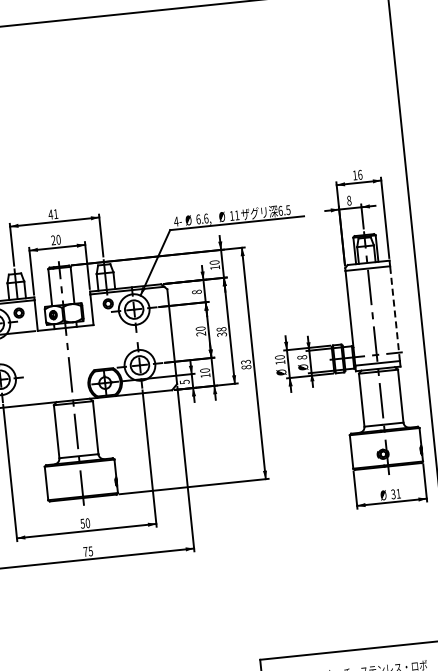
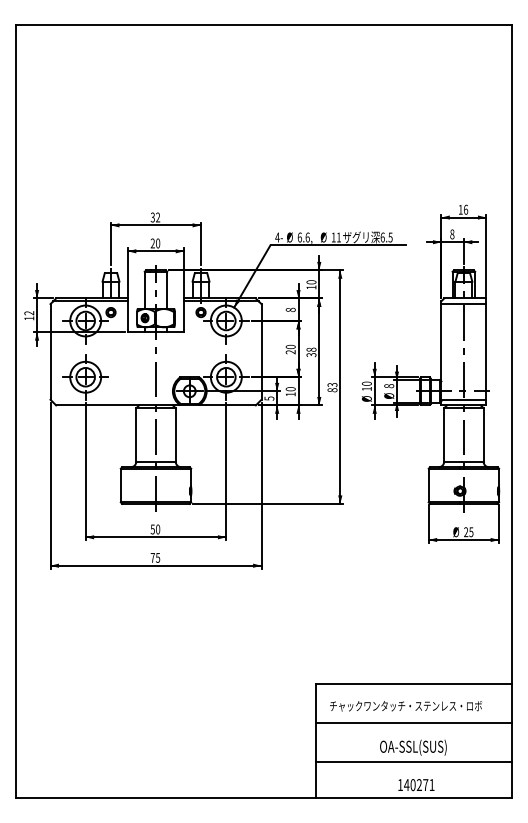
text: (52, 214) -> (154, 217), 41 -> 32
line: (395, 313) -> (486, 351), dashed -> solid
text: (395, 494) -> (468, 532), 31 -> 25

